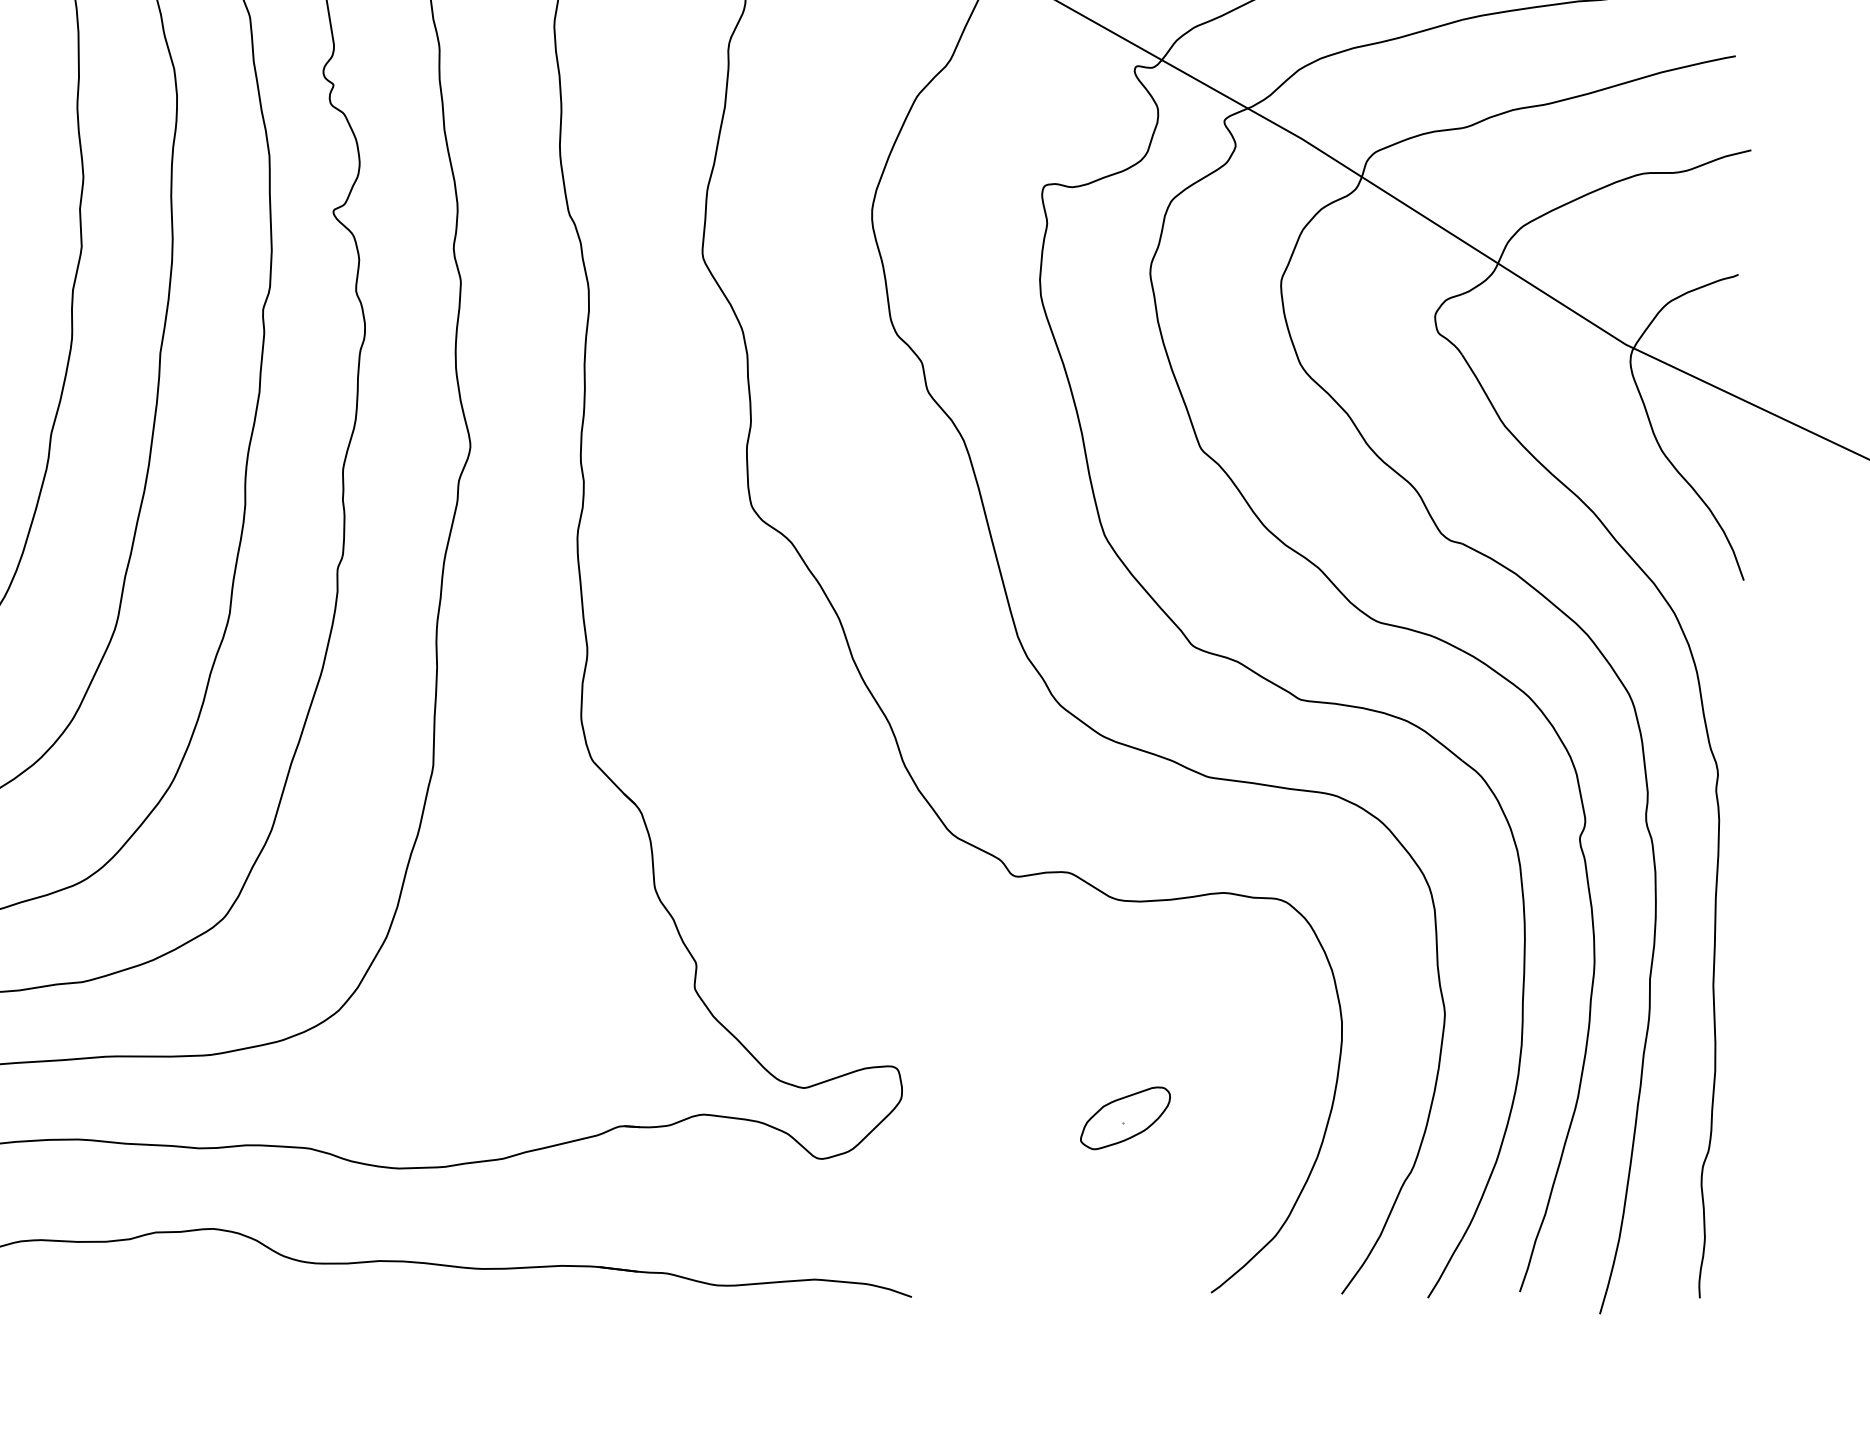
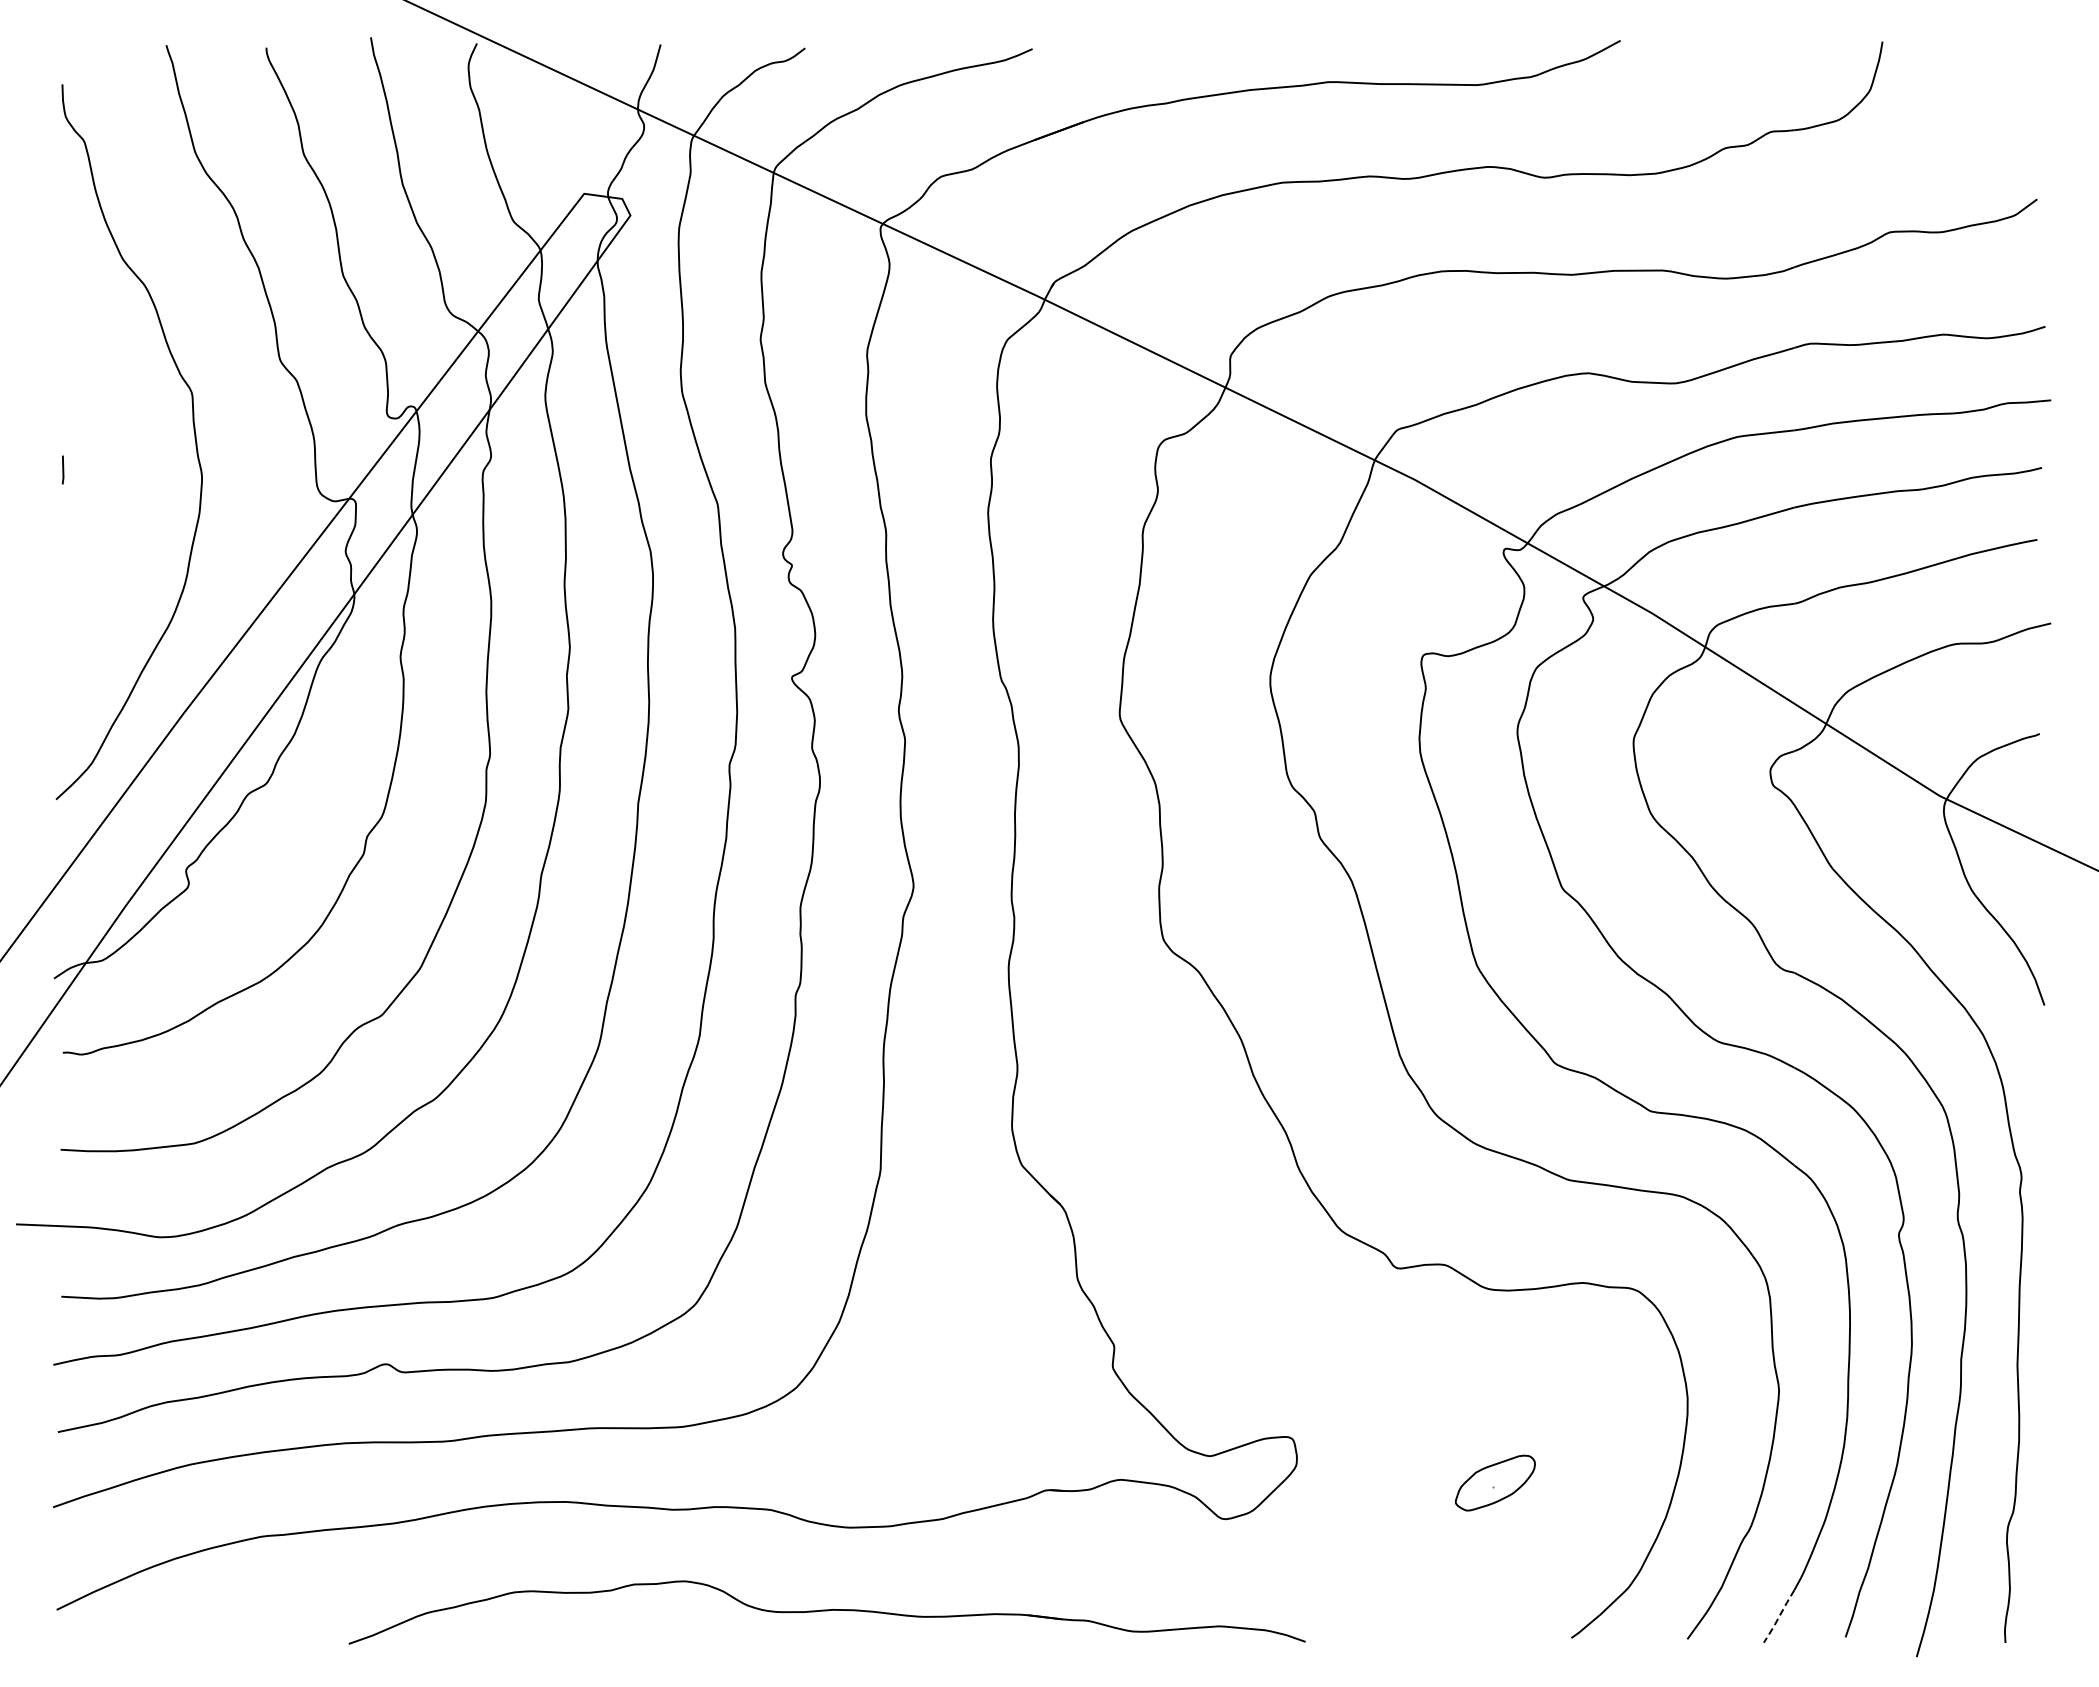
line: (1445, 1268) -> (1779, 1616), solid -> dashed

